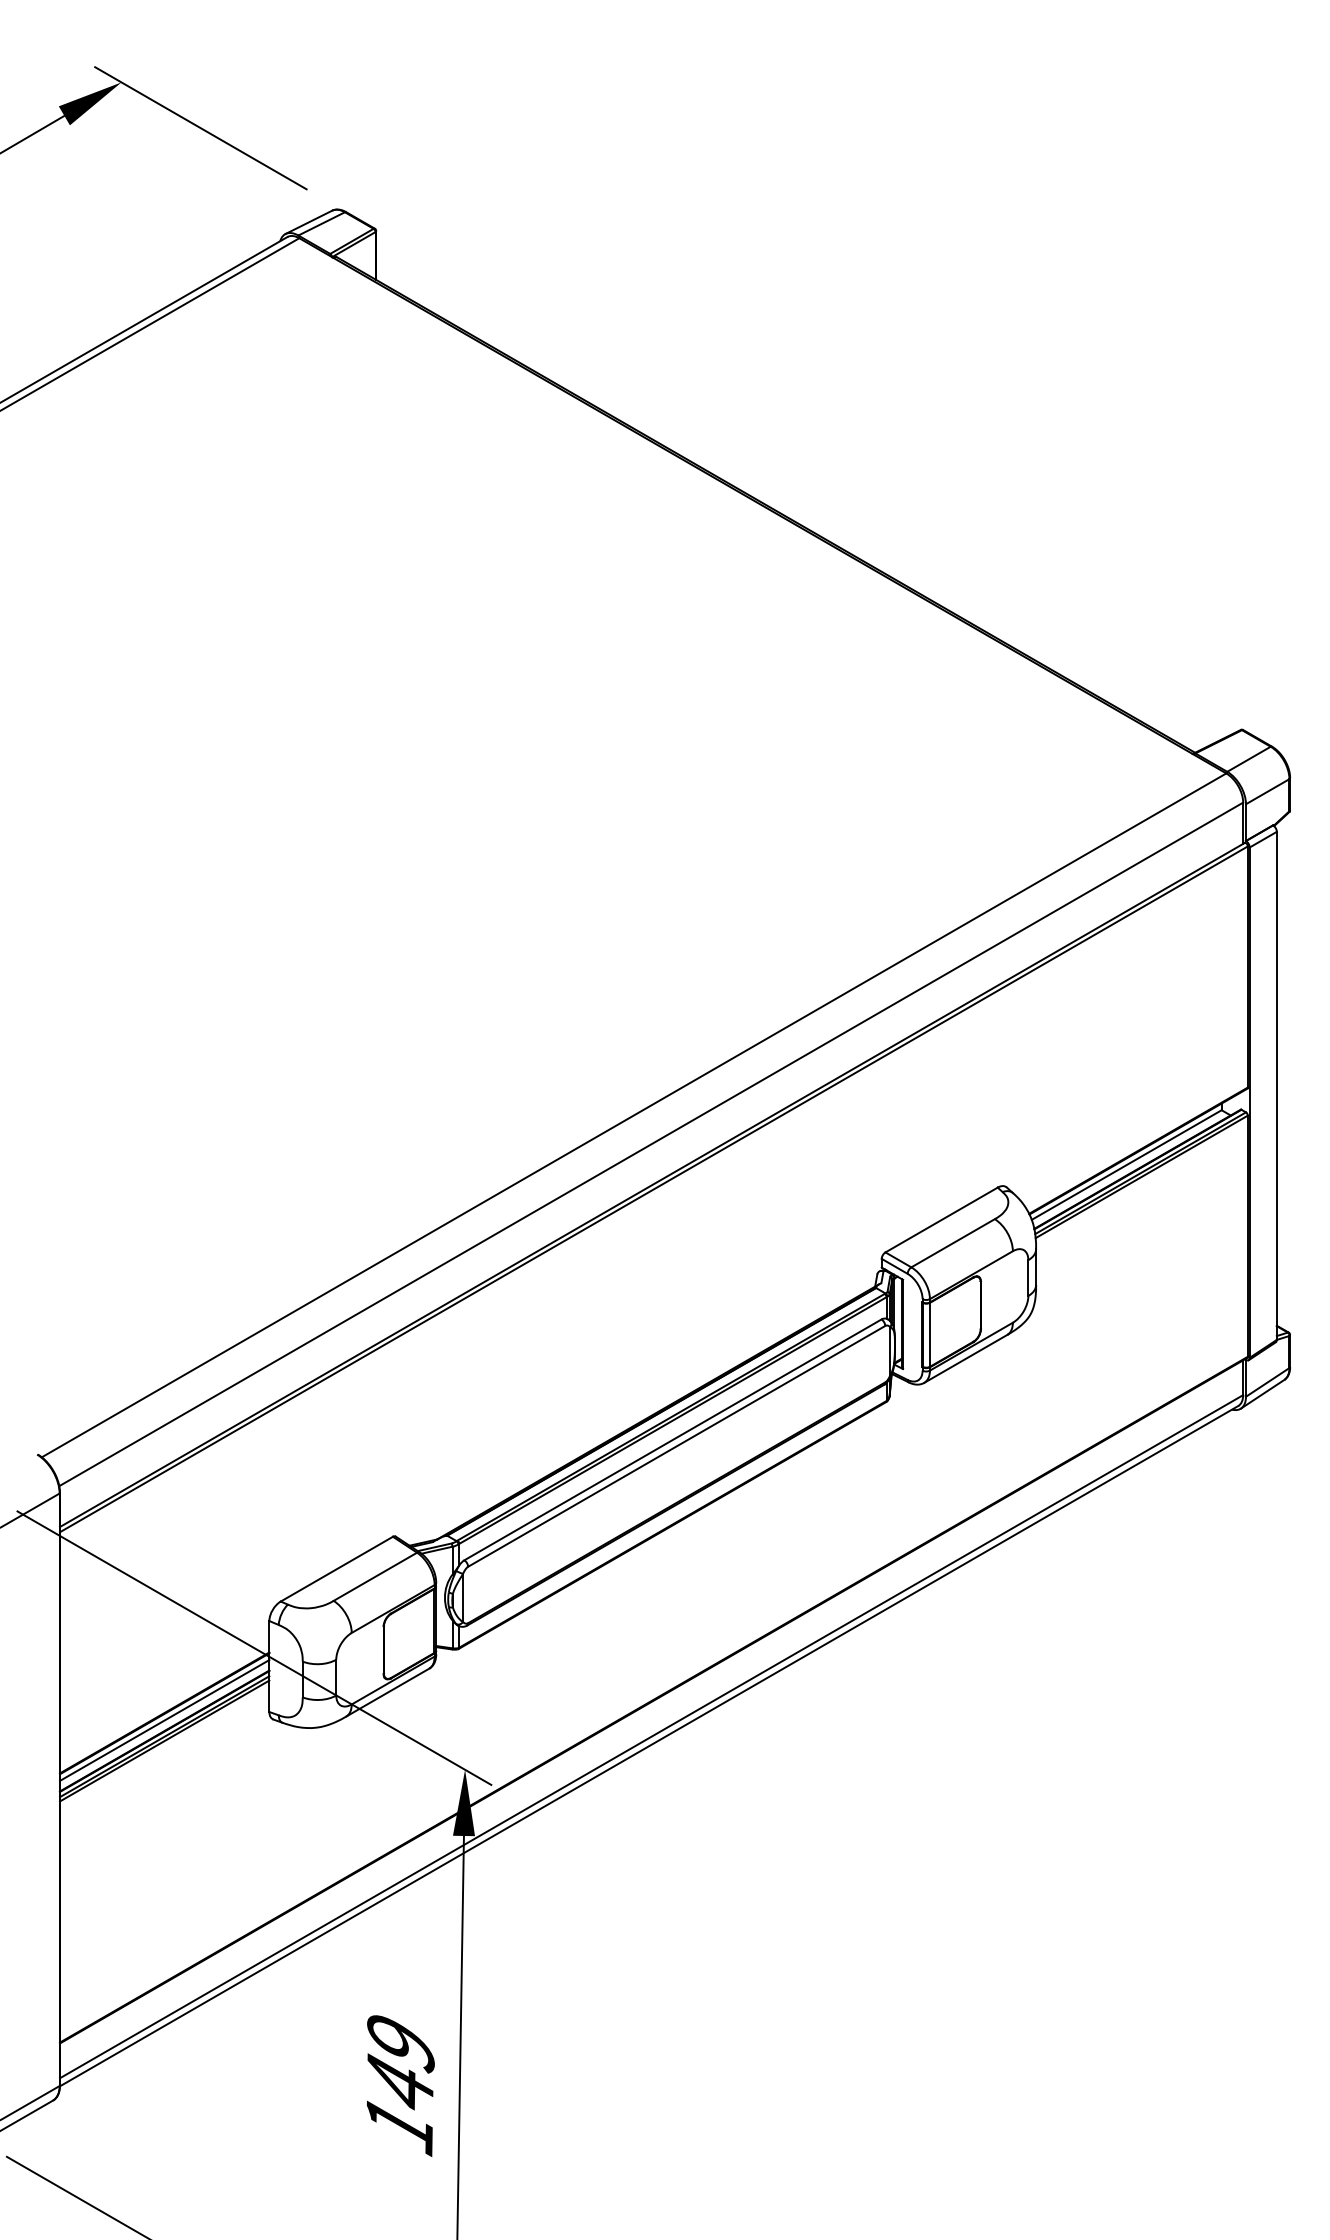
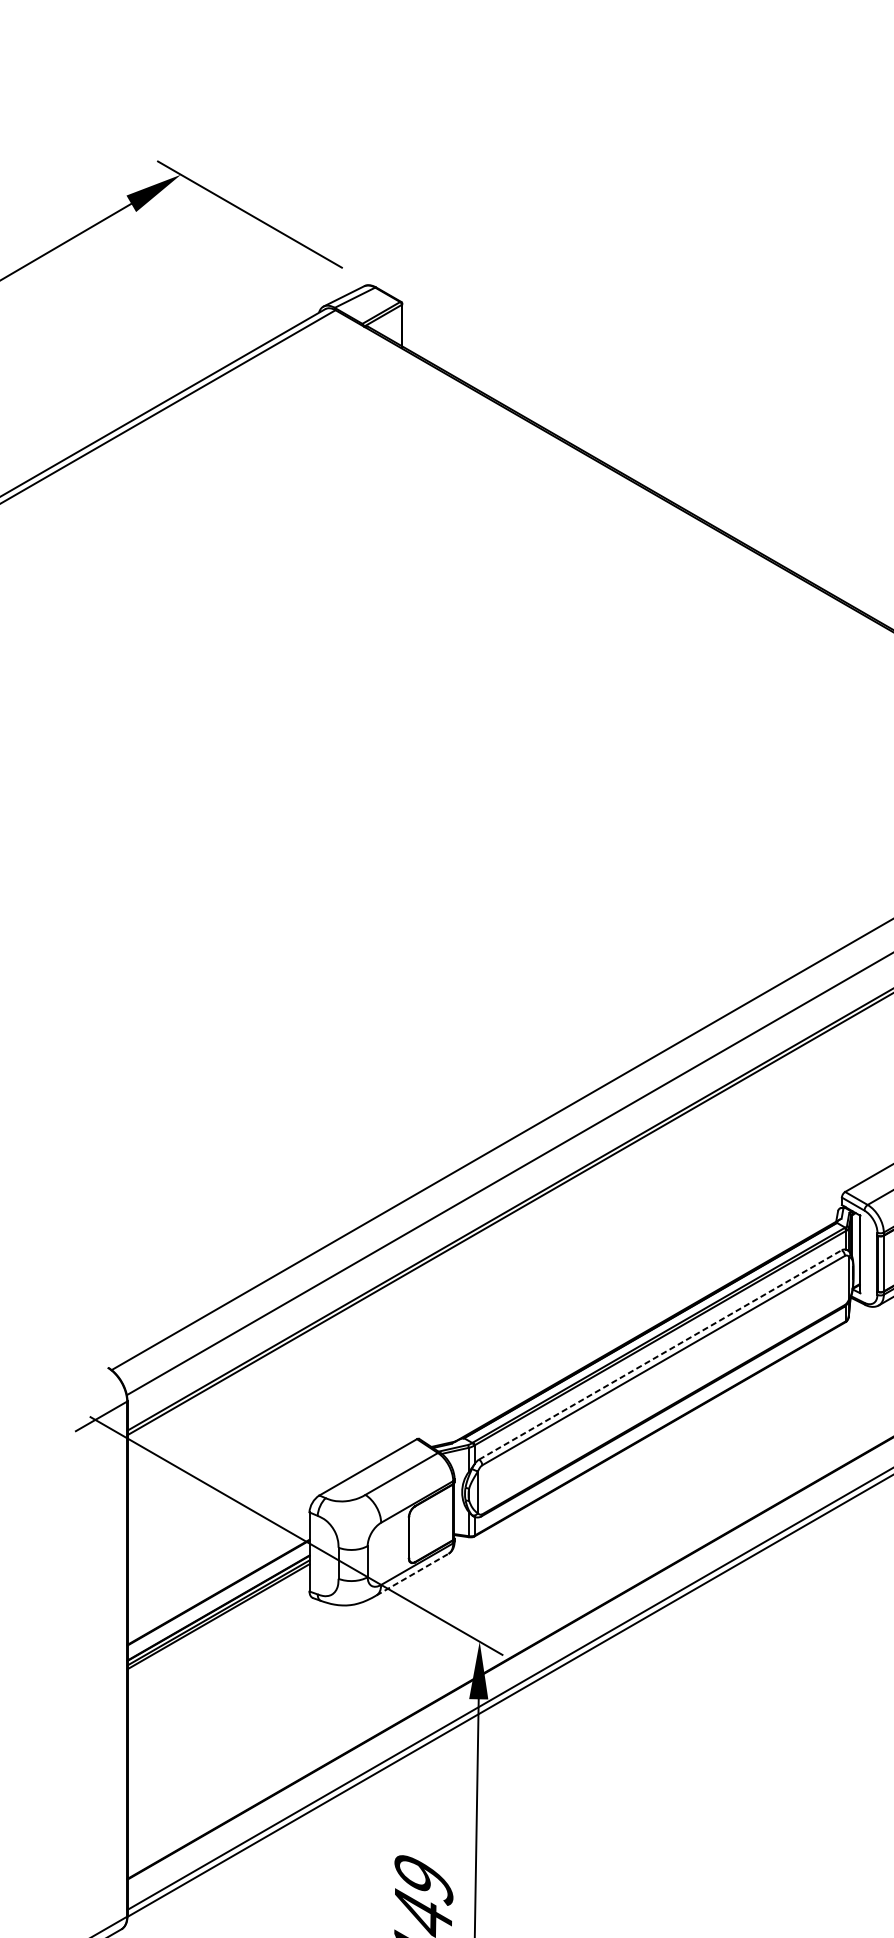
line: (672, 1439) -> (660, 1354), solid -> dashed
line: (387, 1692) -> (412, 1574), solid -> dashed
line: (164, 1720) -> (218, 1598), removed

